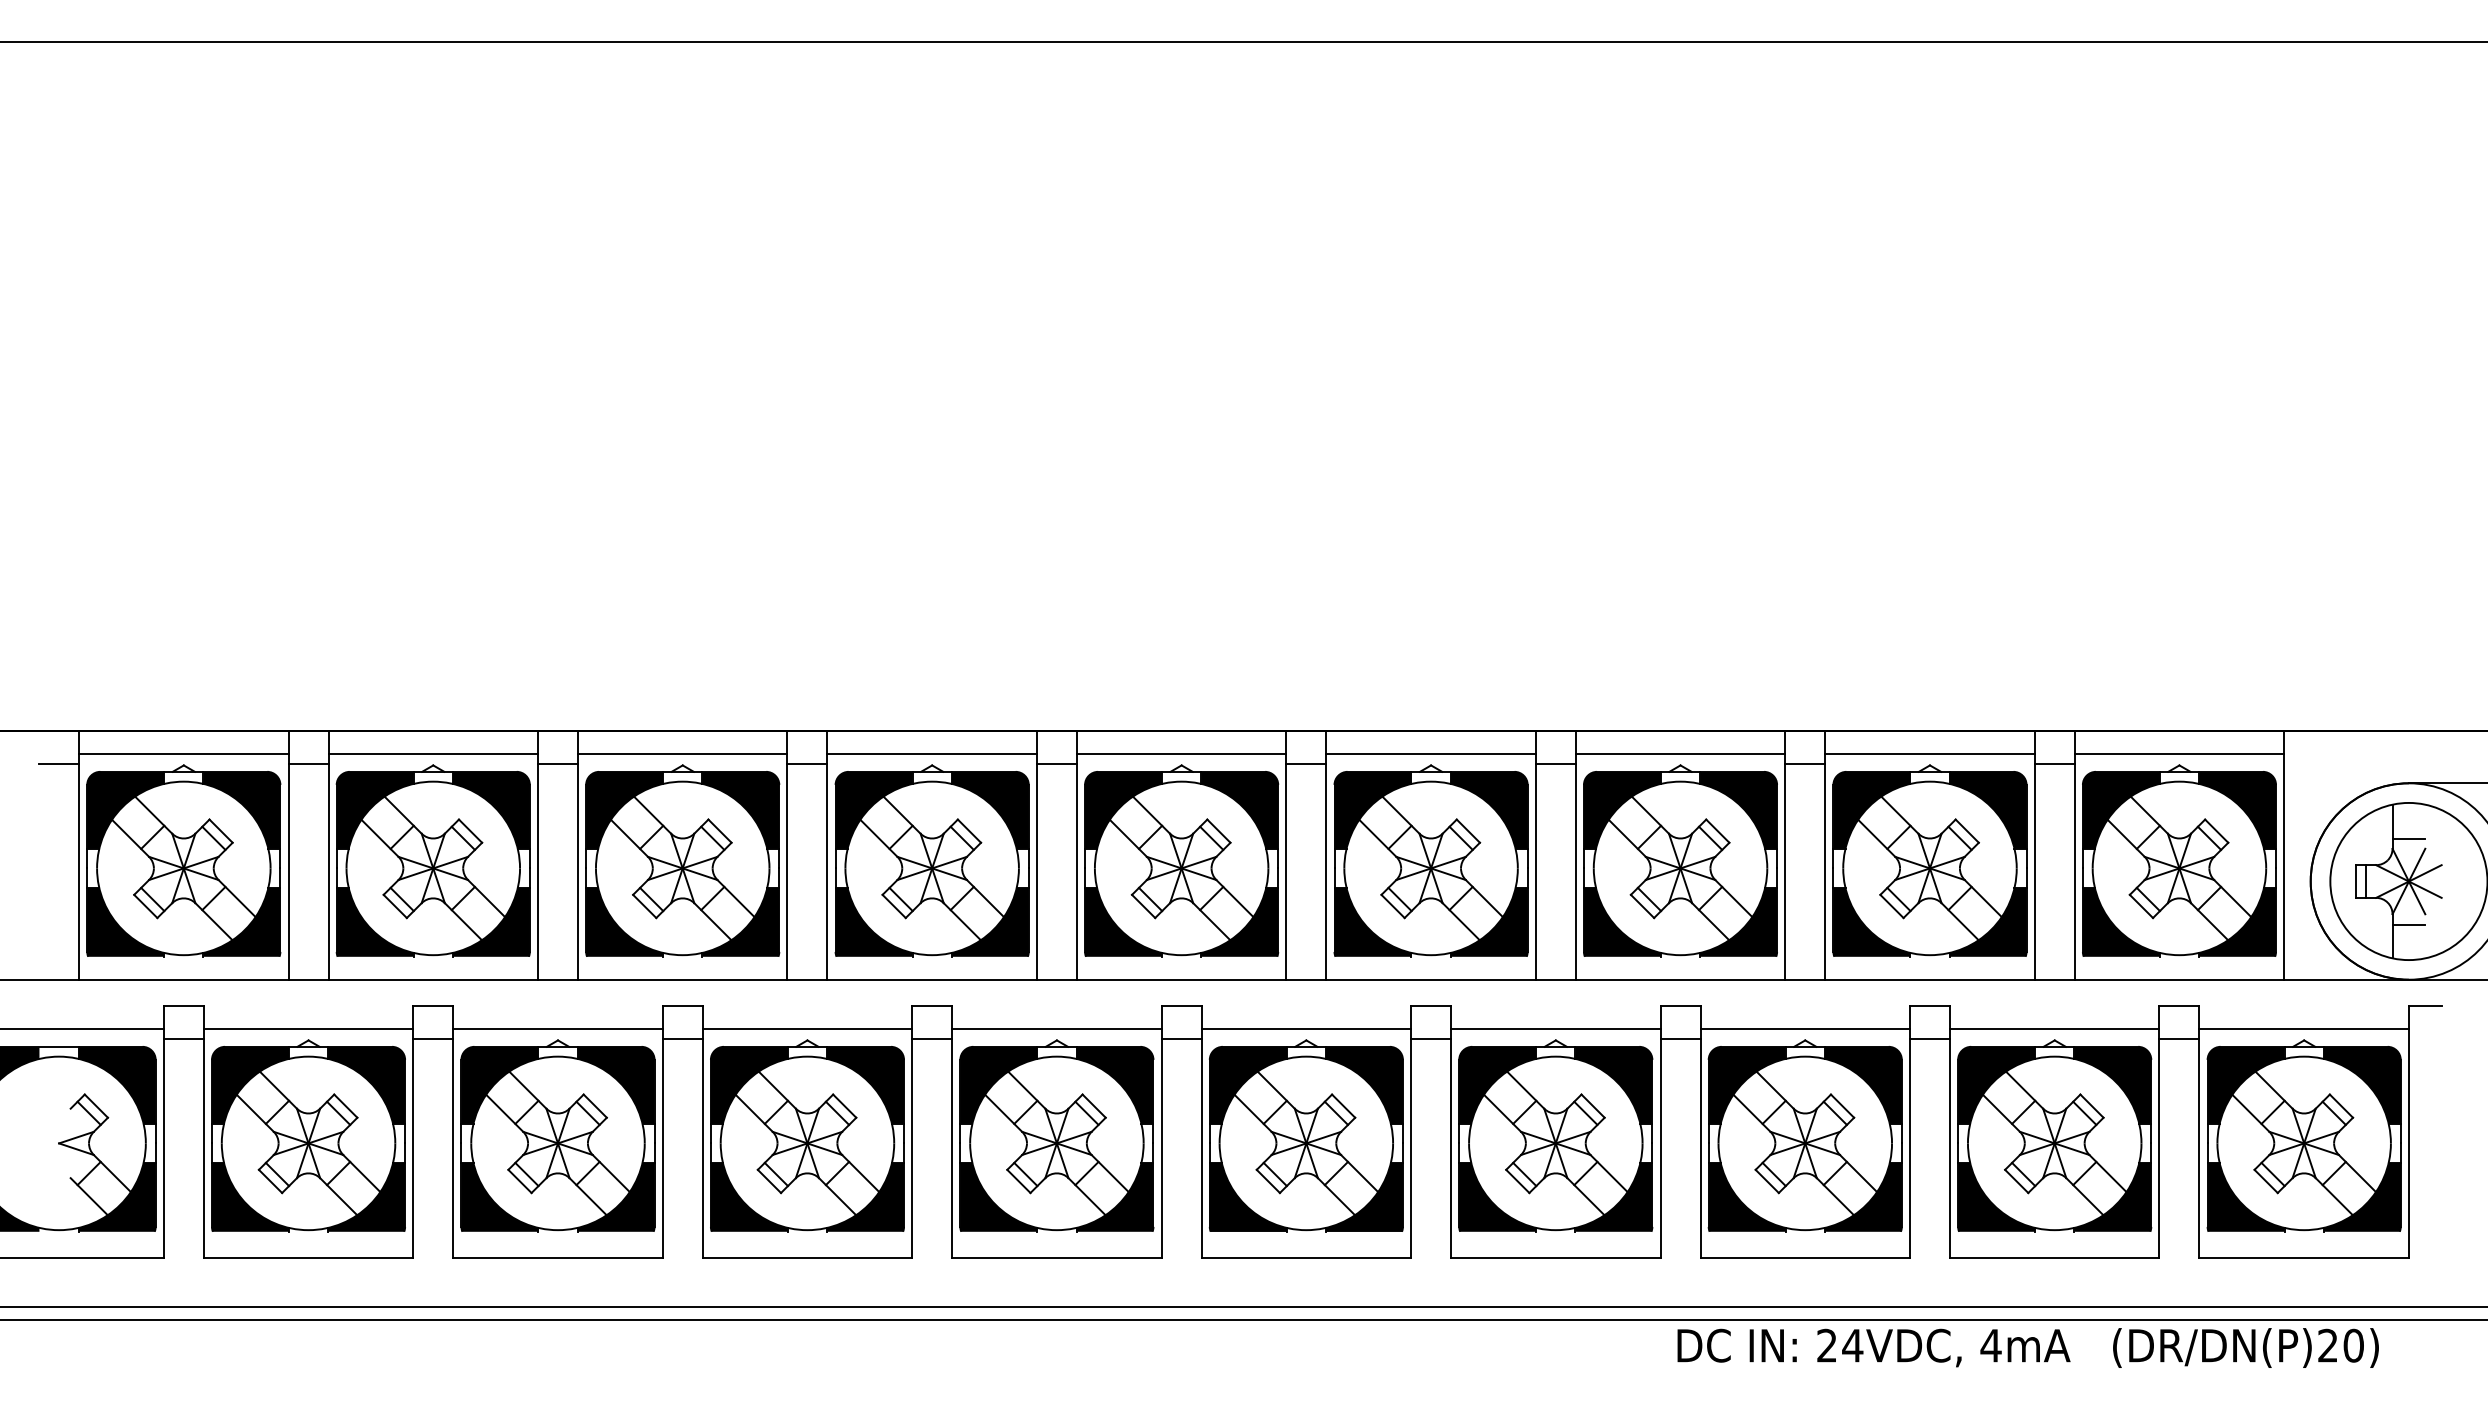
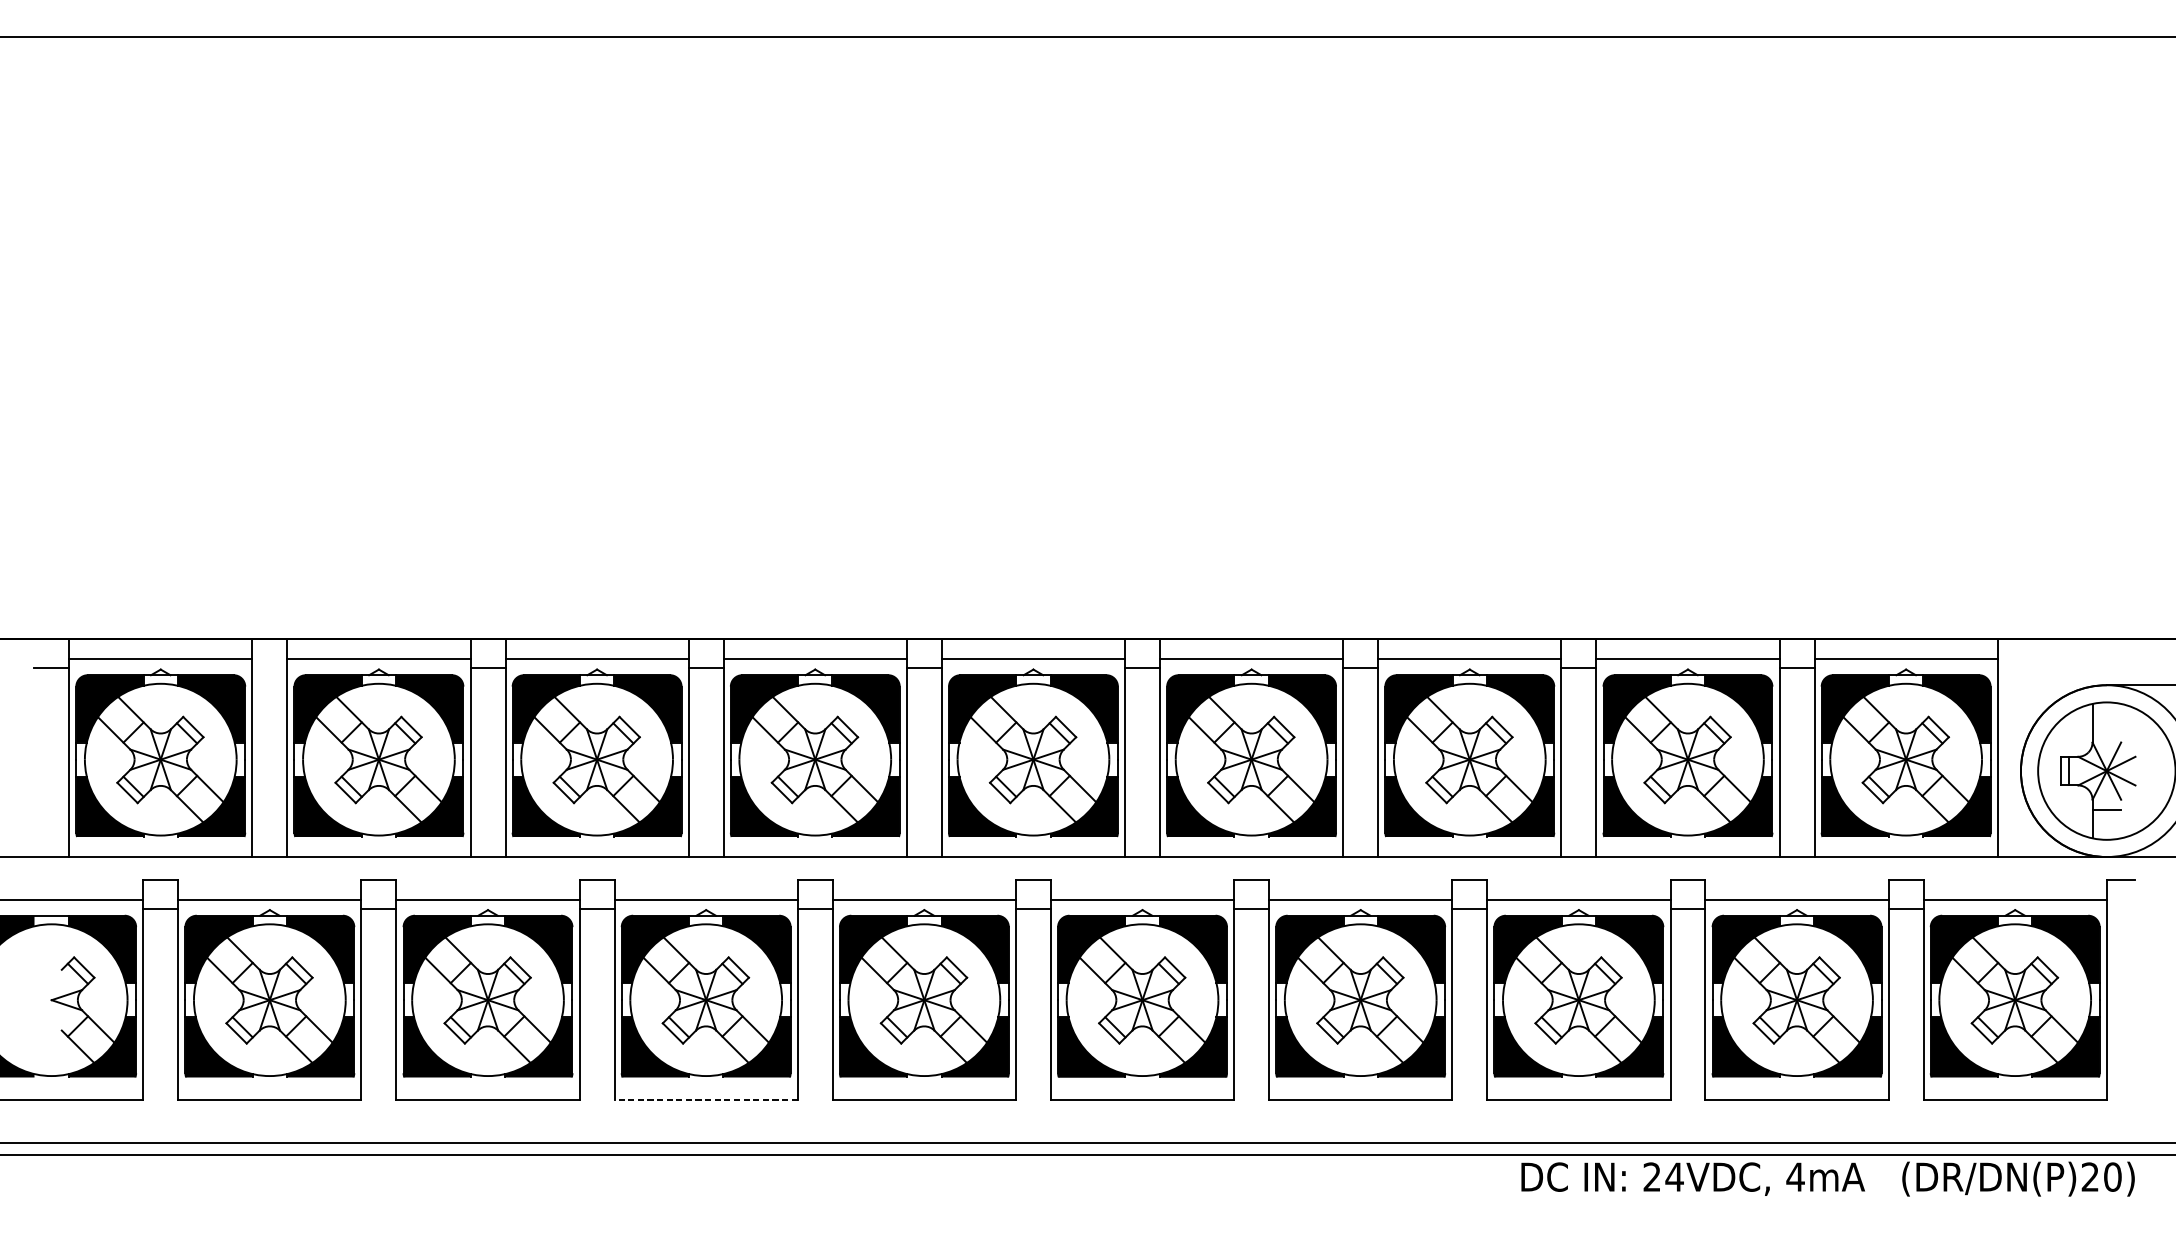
line: (308, 763) -> (269, 667), removed
line: (2408, 839) -> (2106, 734), removed
line: (807, 1257) -> (706, 1099), solid -> dashed
text: (2027, 1347) -> (1827, 1178), moved

